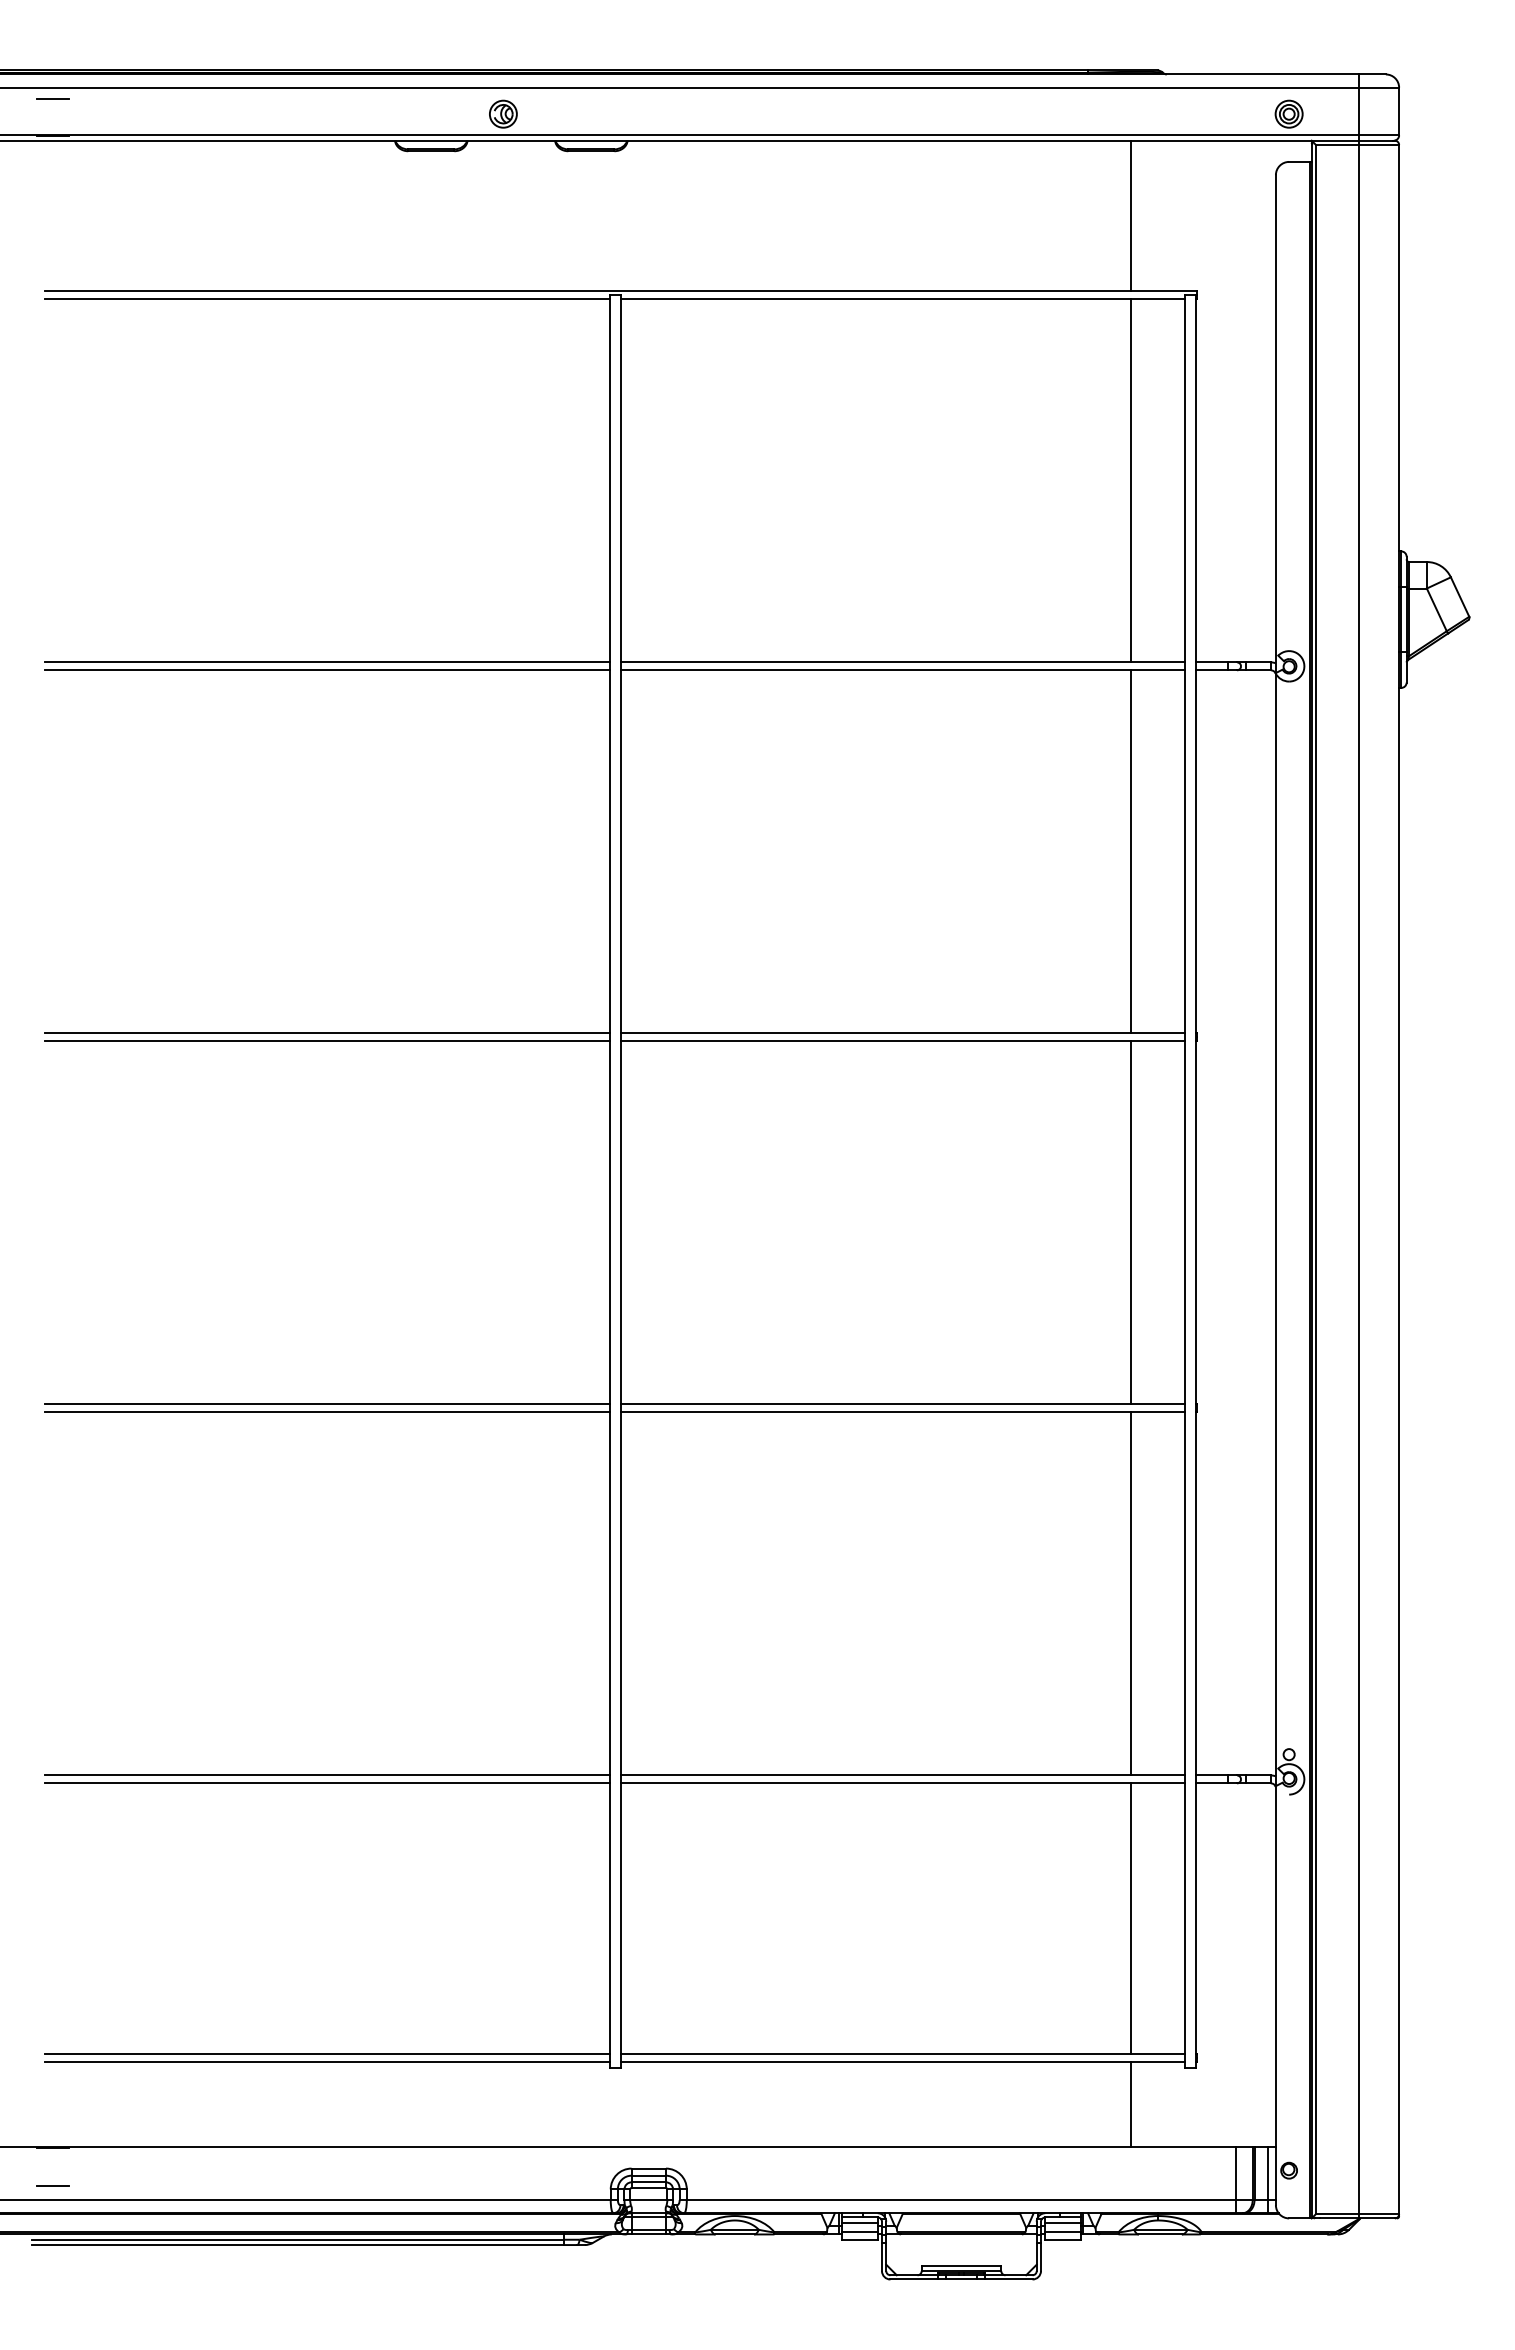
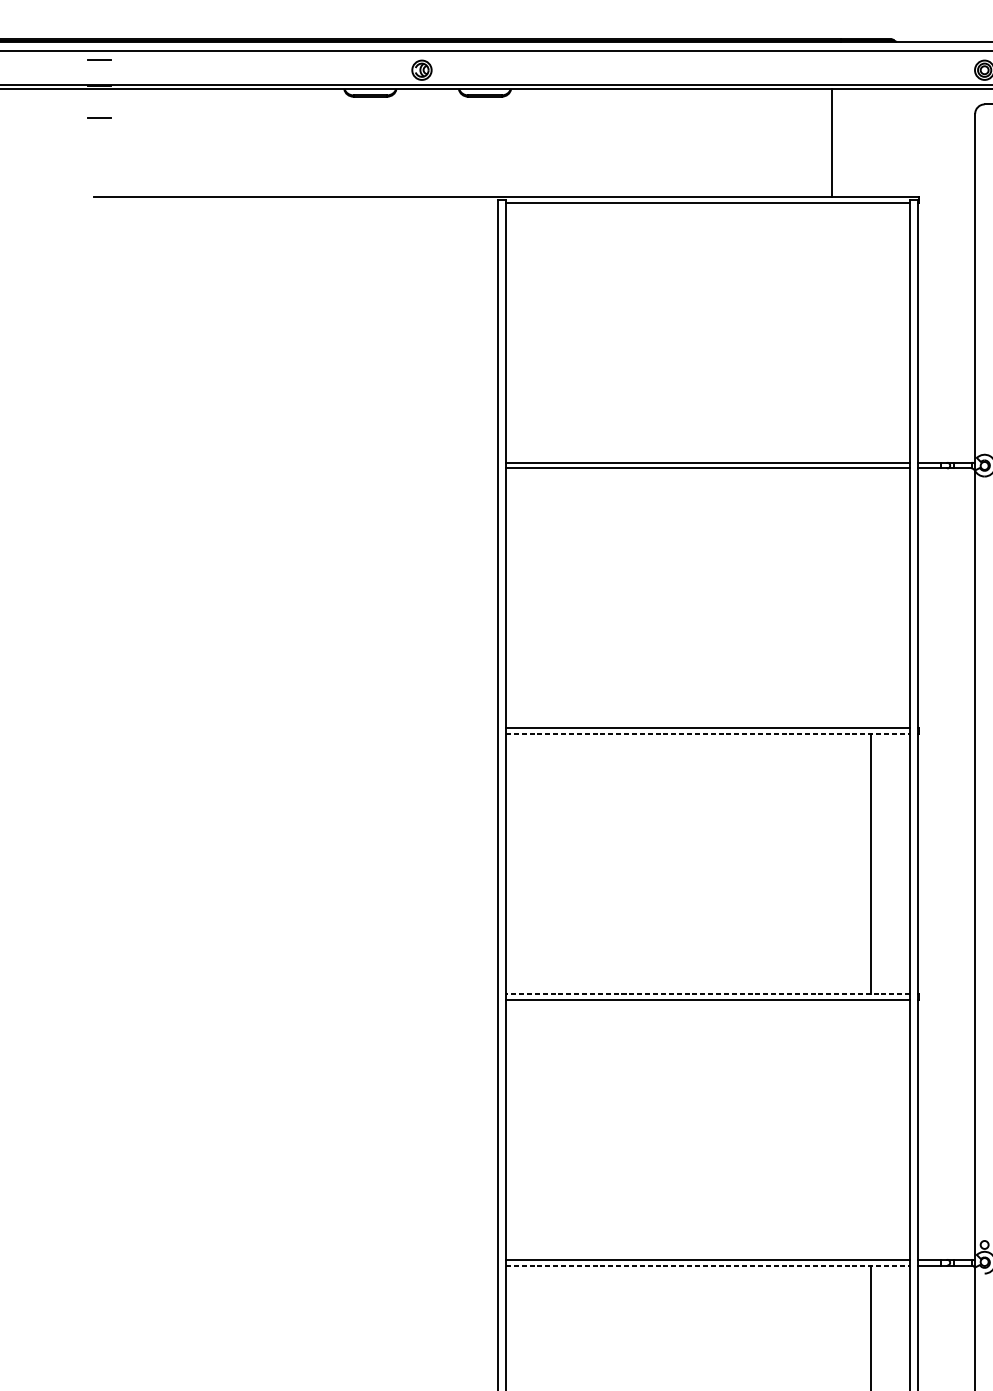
line: (52, 180) -> (99, 117), added
line: (1130, 215) -> (832, 142), moved
line: (327, 299) -> (296, 202), removed
line: (1130, 480) -> (871, 332), removed
line: (327, 662) -> (296, 462), removed
line: (327, 670) -> (296, 468), removed
line: (1130, 851) -> (871, 598), removed
line: (327, 1033) -> (296, 728), removed
line: (327, 1041) -> (296, 734), removed
line: (903, 1041) -> (708, 734), solid -> dashed
line: (327, 1404) -> (296, 994), removed
line: (902, 1404) -> (707, 994), solid -> dashed
line: (327, 1412) -> (296, 999), removed
line: (1130, 1593) -> (871, 1129), removed
line: (327, 1775) -> (296, 1259), removed
line: (327, 1783) -> (296, 1265), removed
line: (903, 1783) -> (708, 1265), solid -> dashed

